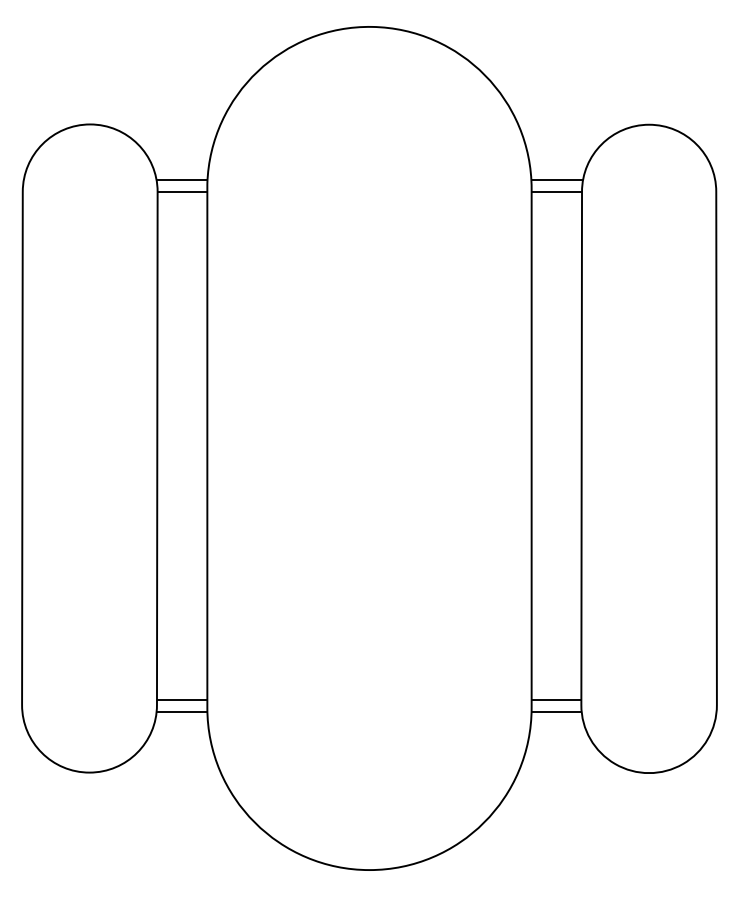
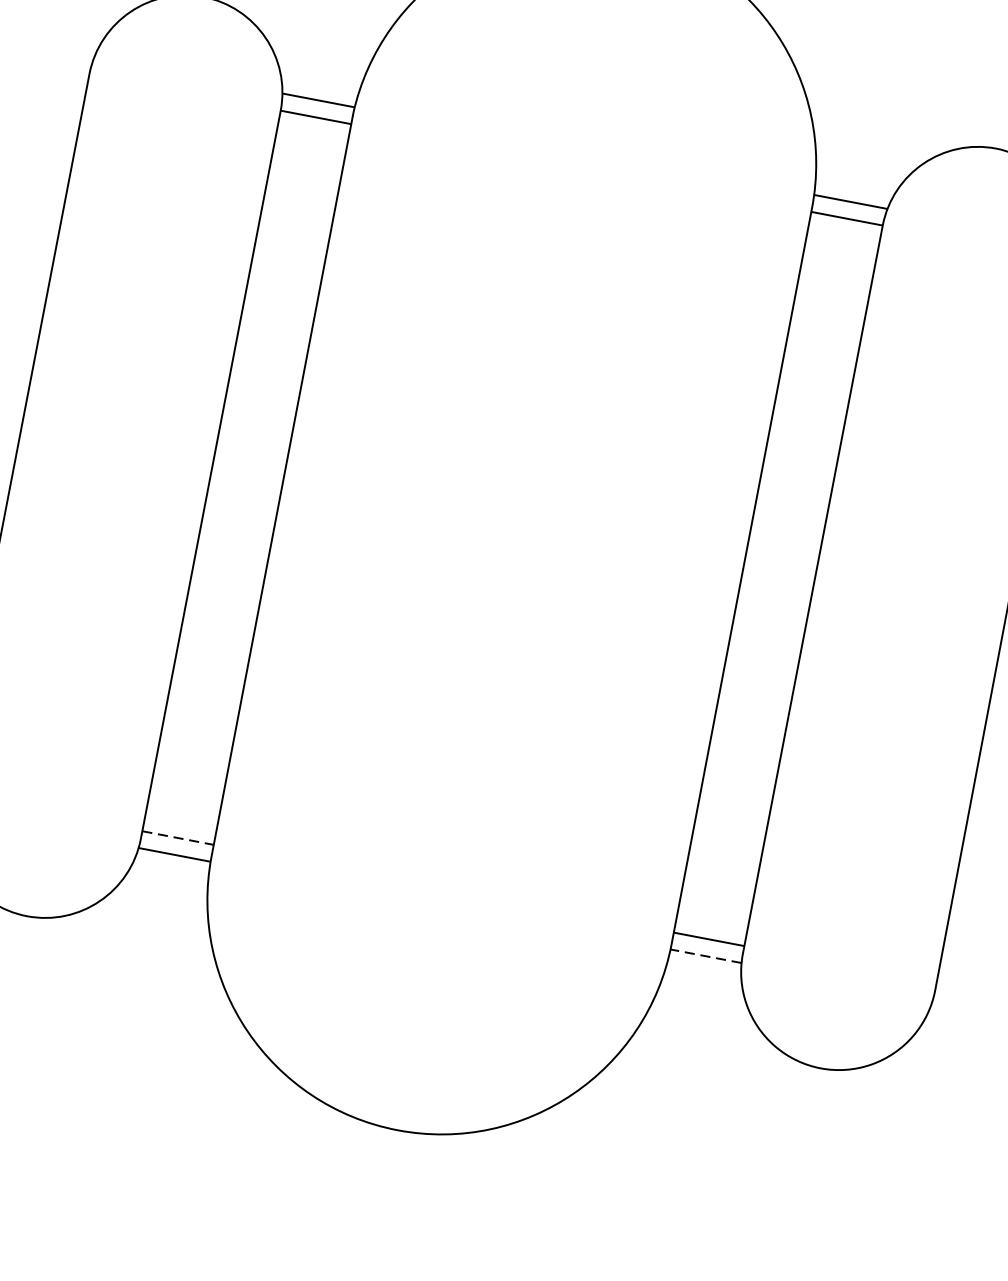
line: (182, 699) -> (178, 837), solid -> dashed
line: (556, 711) -> (705, 955), solid -> dashed

